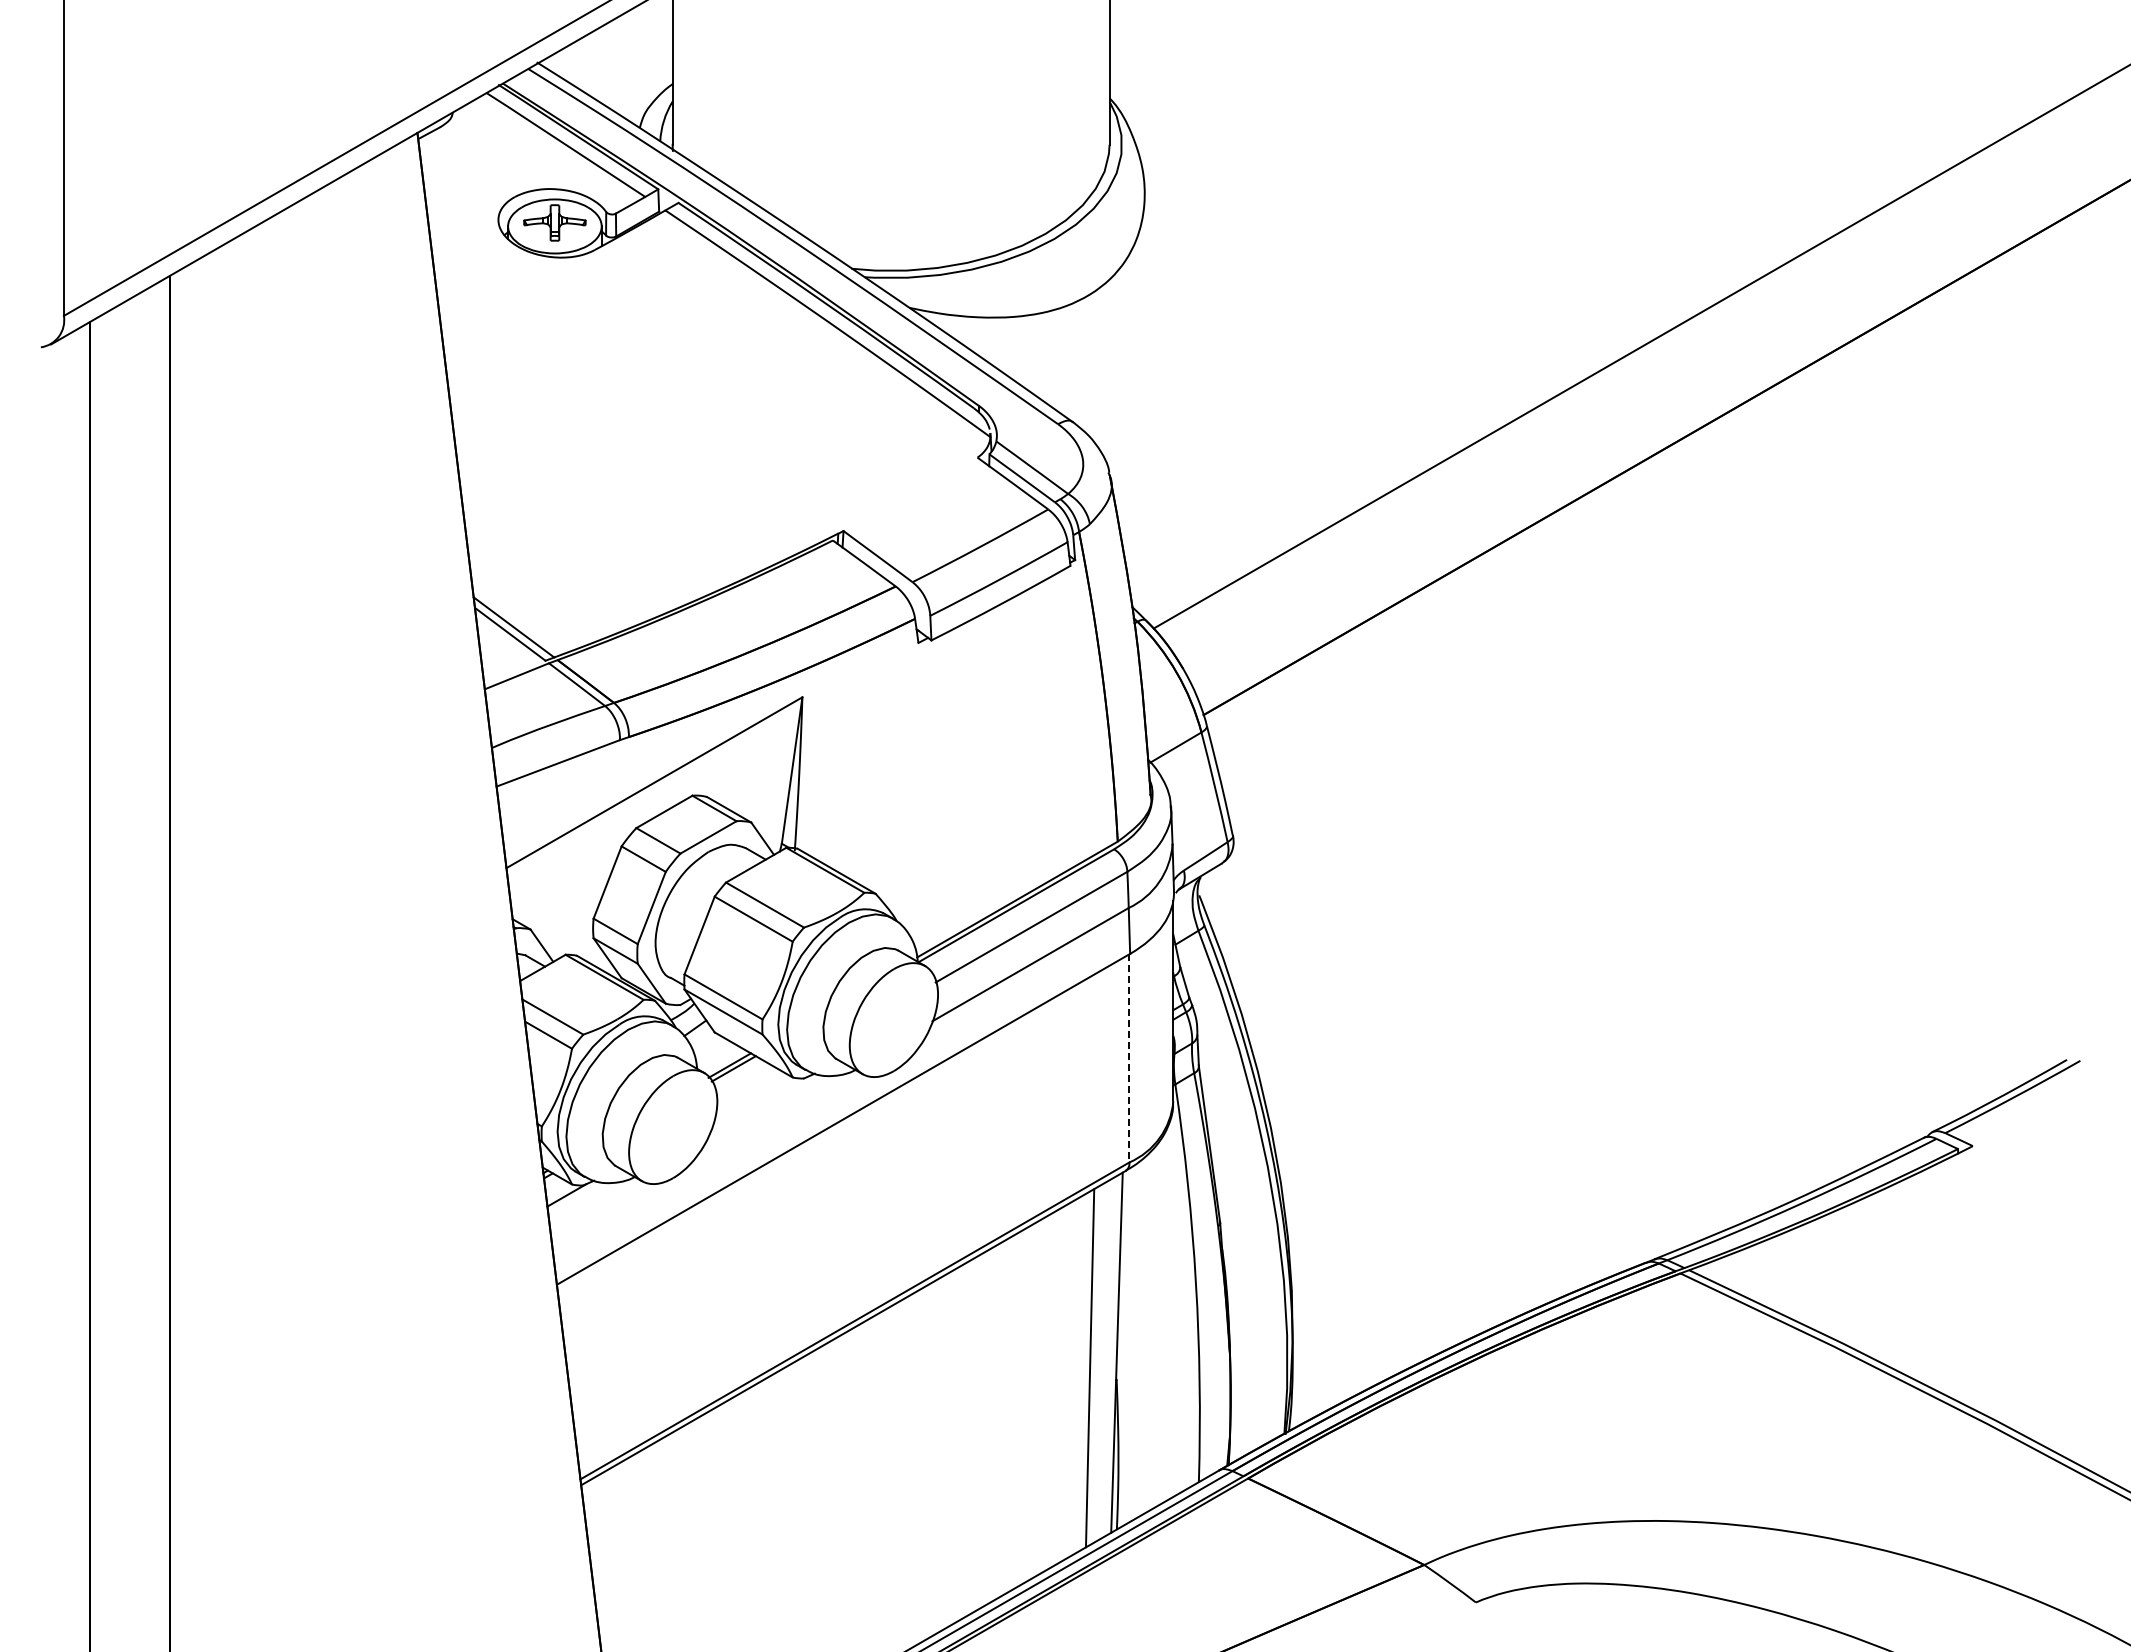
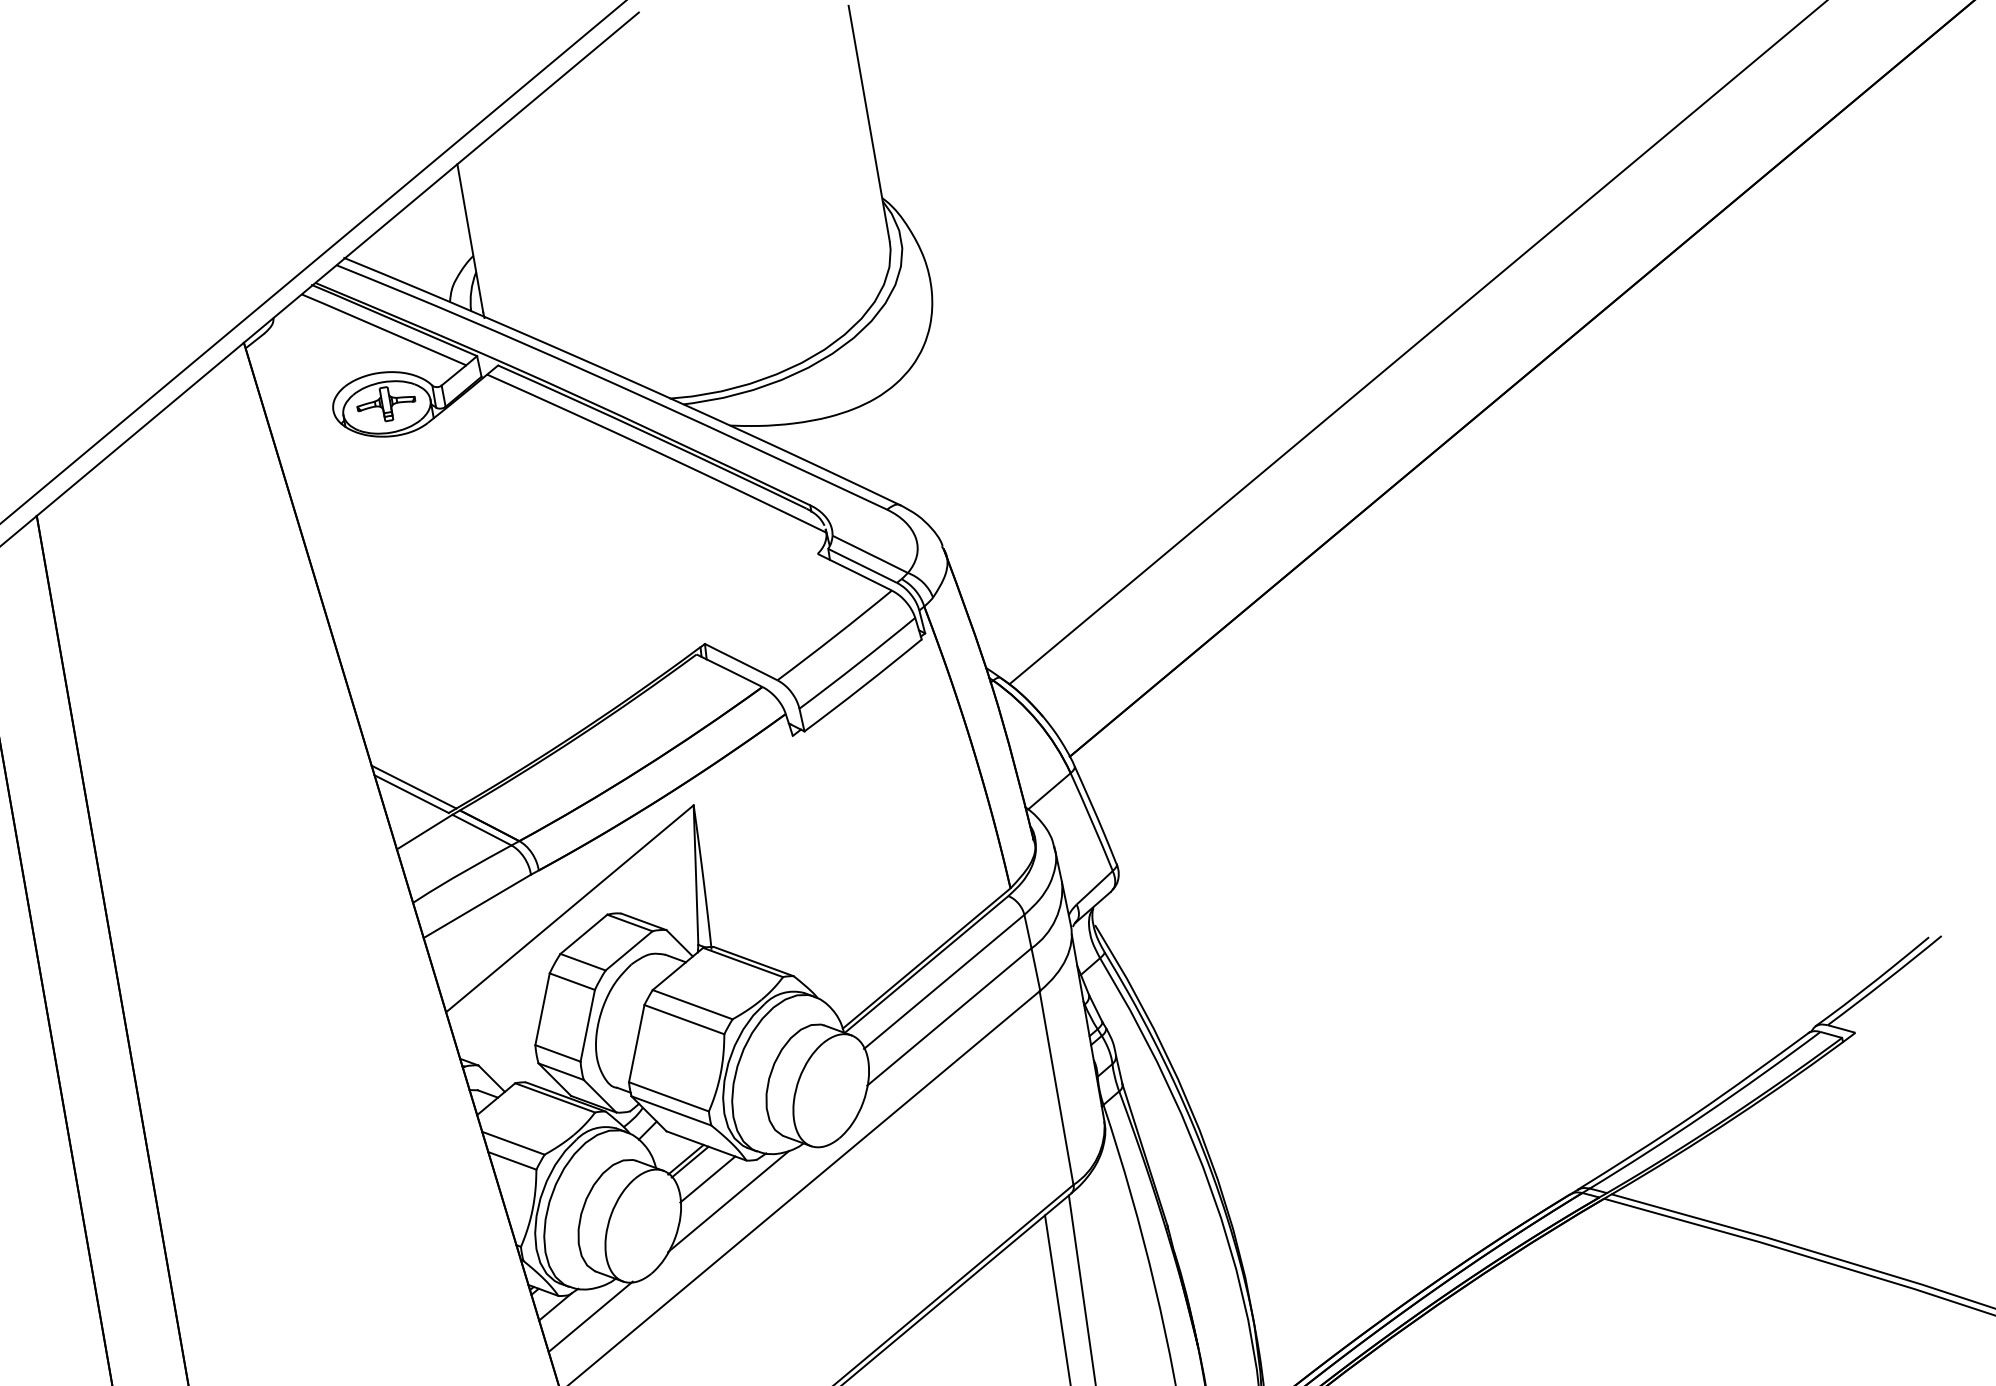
line: (1129, 1058) -> (1056, 1088), dashed -> solid
line: (748, 1090) -> (707, 1179), added
line: (766, 1116) -> (728, 1201), added
line: (601, 1212) -> (590, 1317), added

